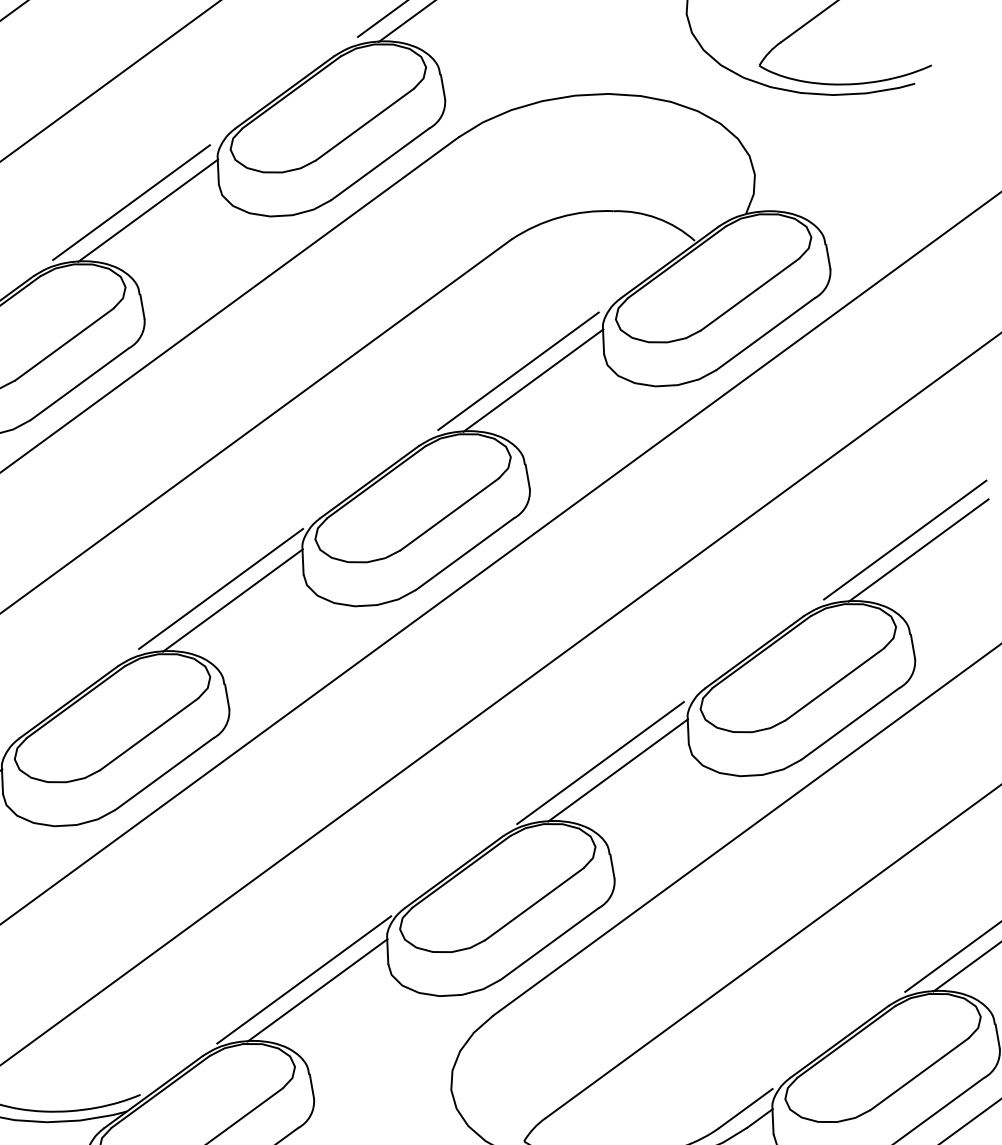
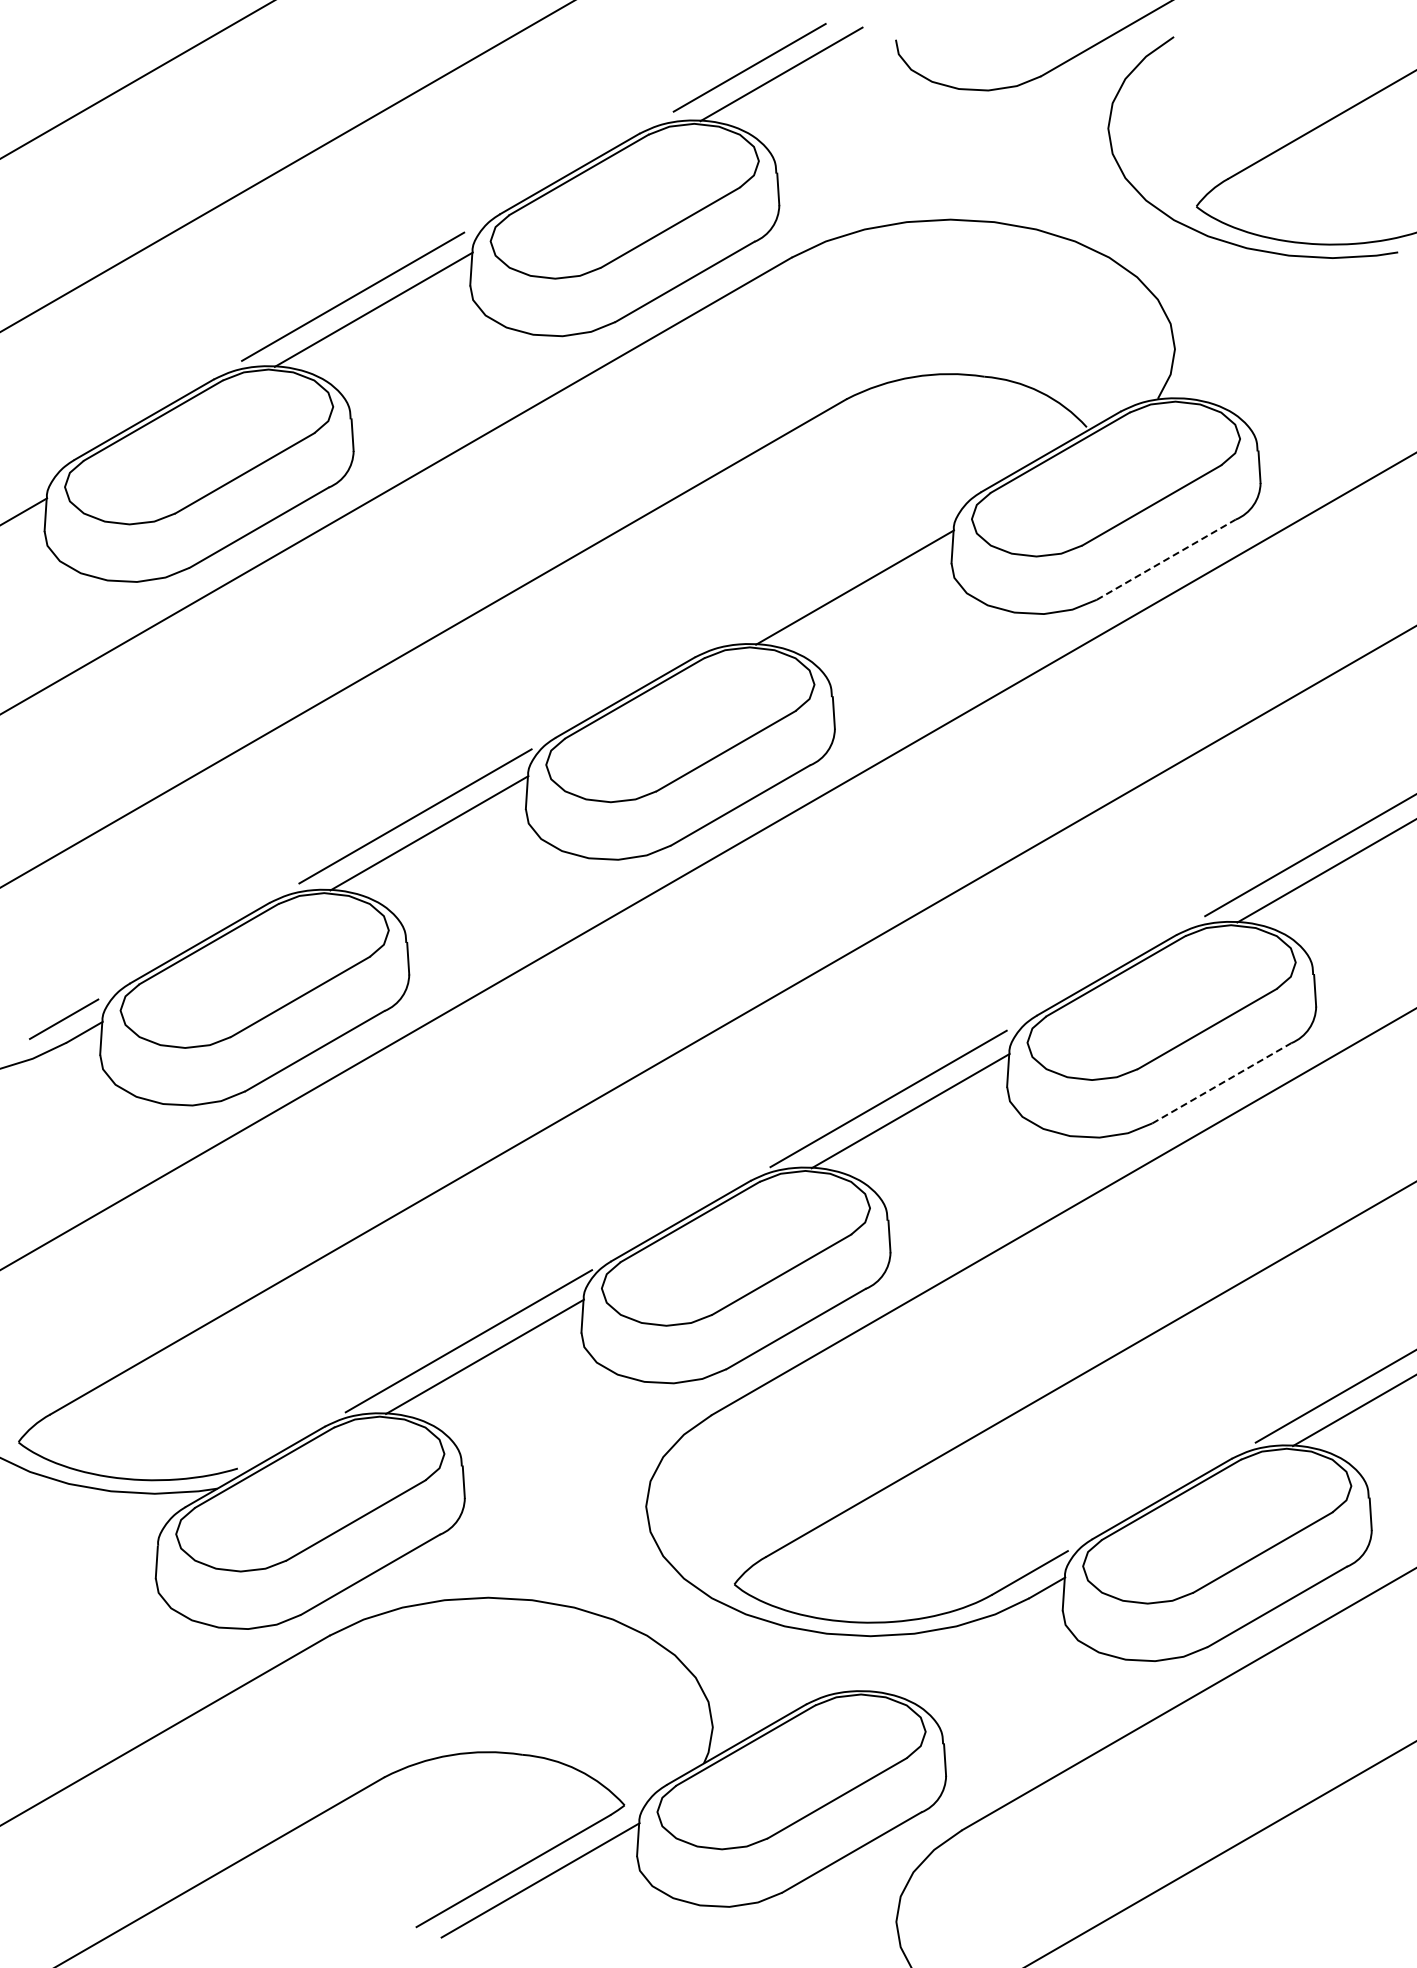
line: (765, 333) -> (1166, 559), solid -> dashed
line: (518, 370) -> (836, 572), removed
line: (850, 724) -> (1222, 1083), solid -> dashed

